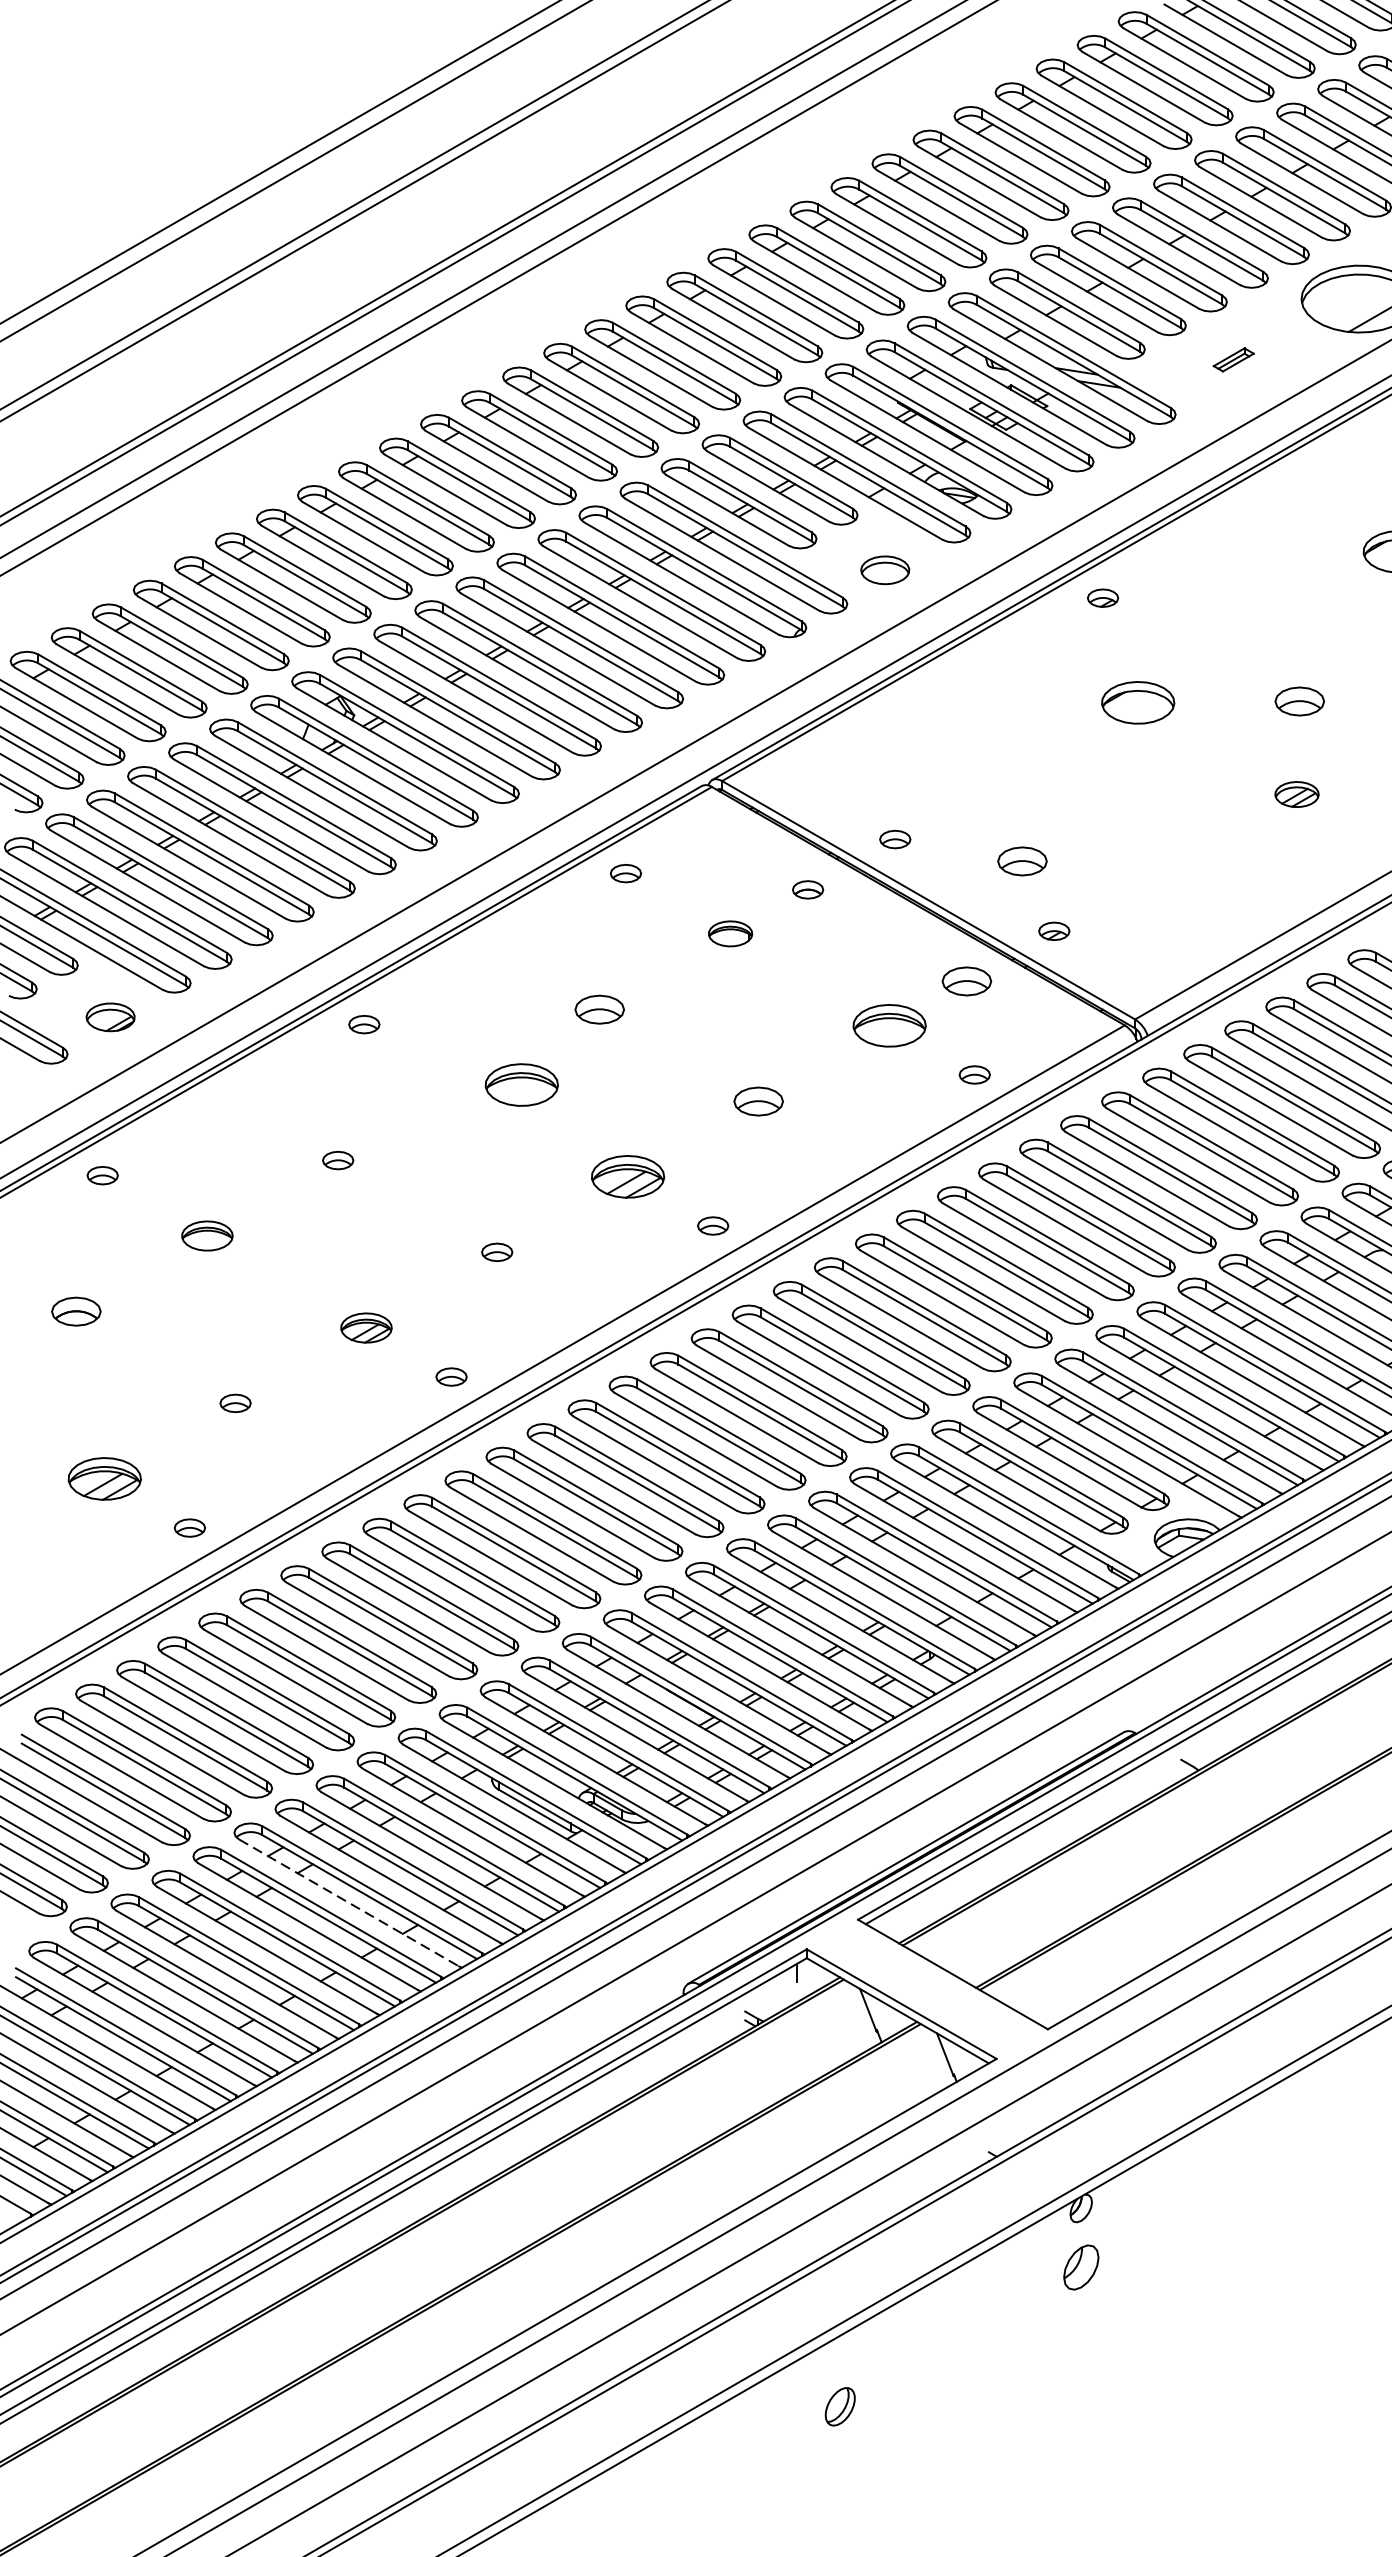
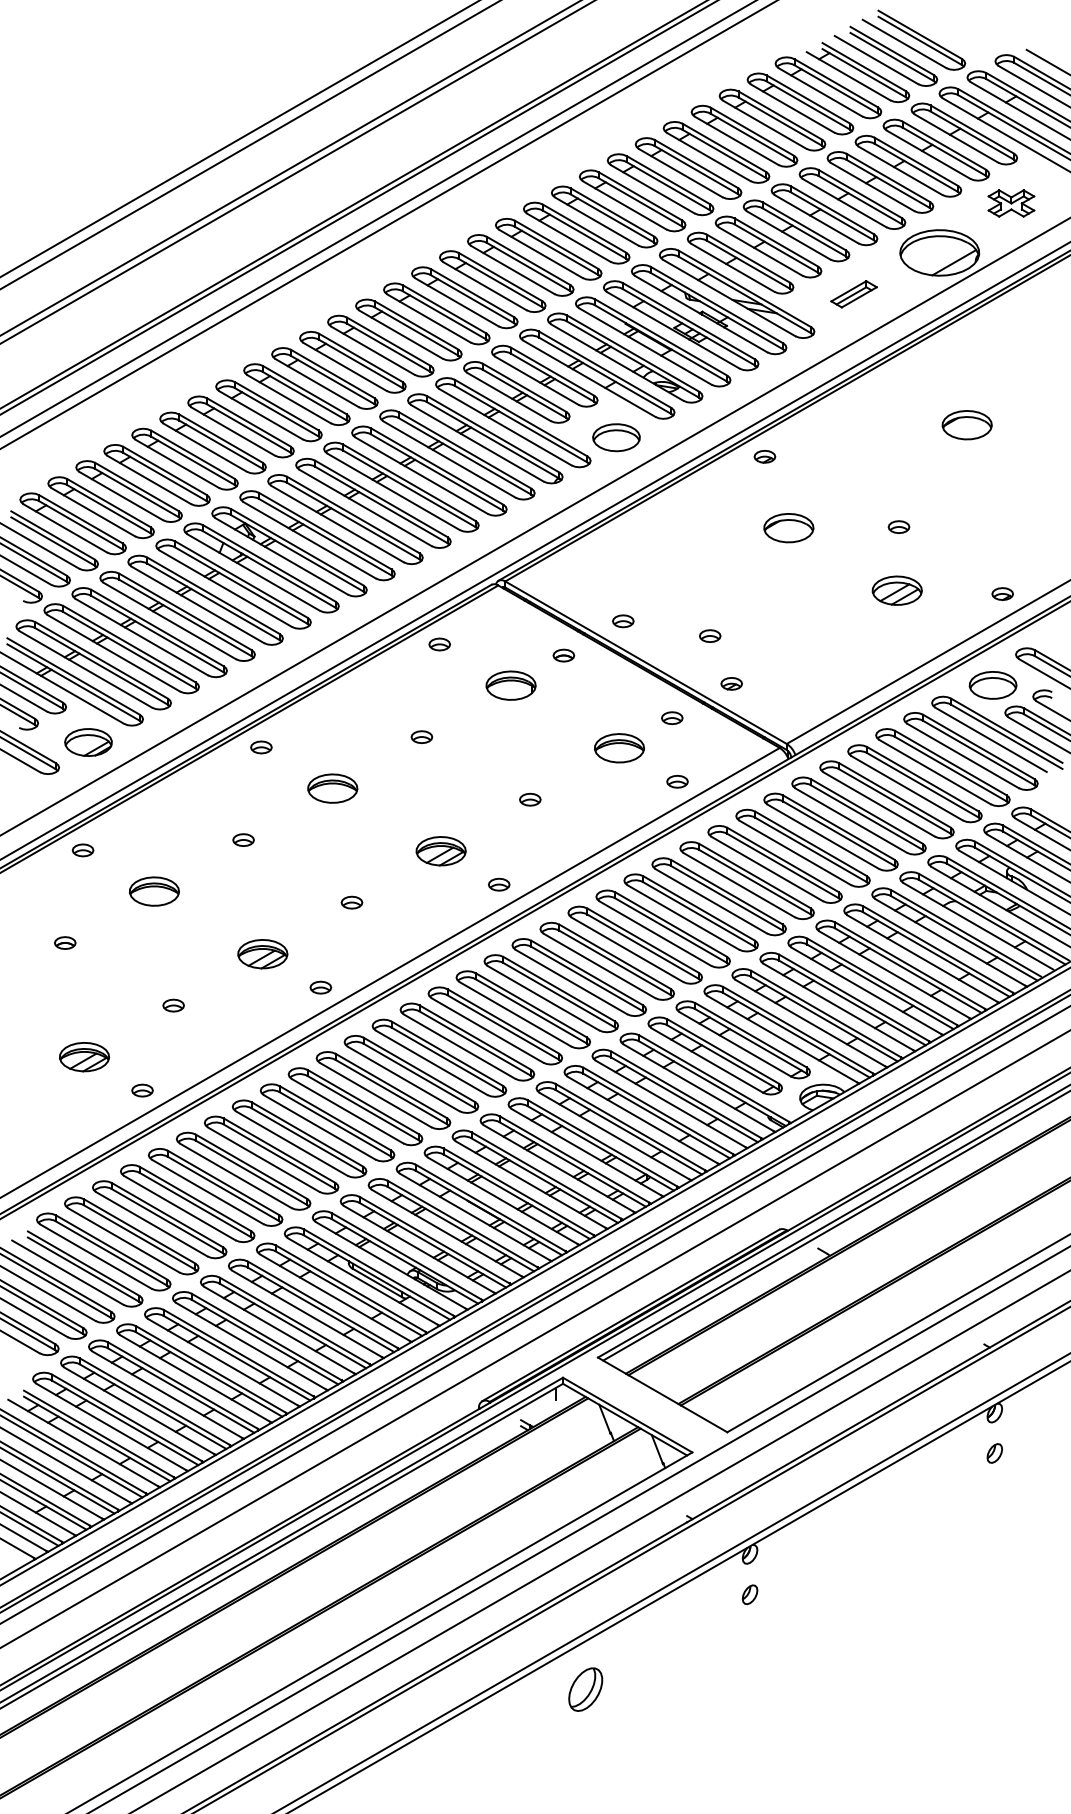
part: (1232, 360) -> (853, 294), size x1.67
part: (885, 569) -> (616, 437), size x1.43
part: (1298, 700) -> (898, 526), size x0.62
part: (1296, 794) -> (896, 590), size x1.67
part: (1023, 860) -> (710, 635), size x0.62
part: (729, 933) -> (510, 685), size x1.67
part: (967, 982) -> (672, 718), size x0.62
part: (599, 1008) -> (421, 736), size x0.62
part: (110, 1017) -> (88, 742), size x1.43
part: (521, 1084) -> (332, 788), moved
part: (759, 1100) -> (530, 799), size x0.62
part: (207, 1235) -> (154, 891), size x1.43
part: (76, 1310) -> (65, 942), size x0.62
part: (365, 1328) -> (262, 954), size x1.43
line: (349, 1903) -> (251, 1346), dashed -> solid
part: (1080, 2267) -> (749, 1594), size x0.62
part: (839, 2406) -> (585, 1689), size x1.67

